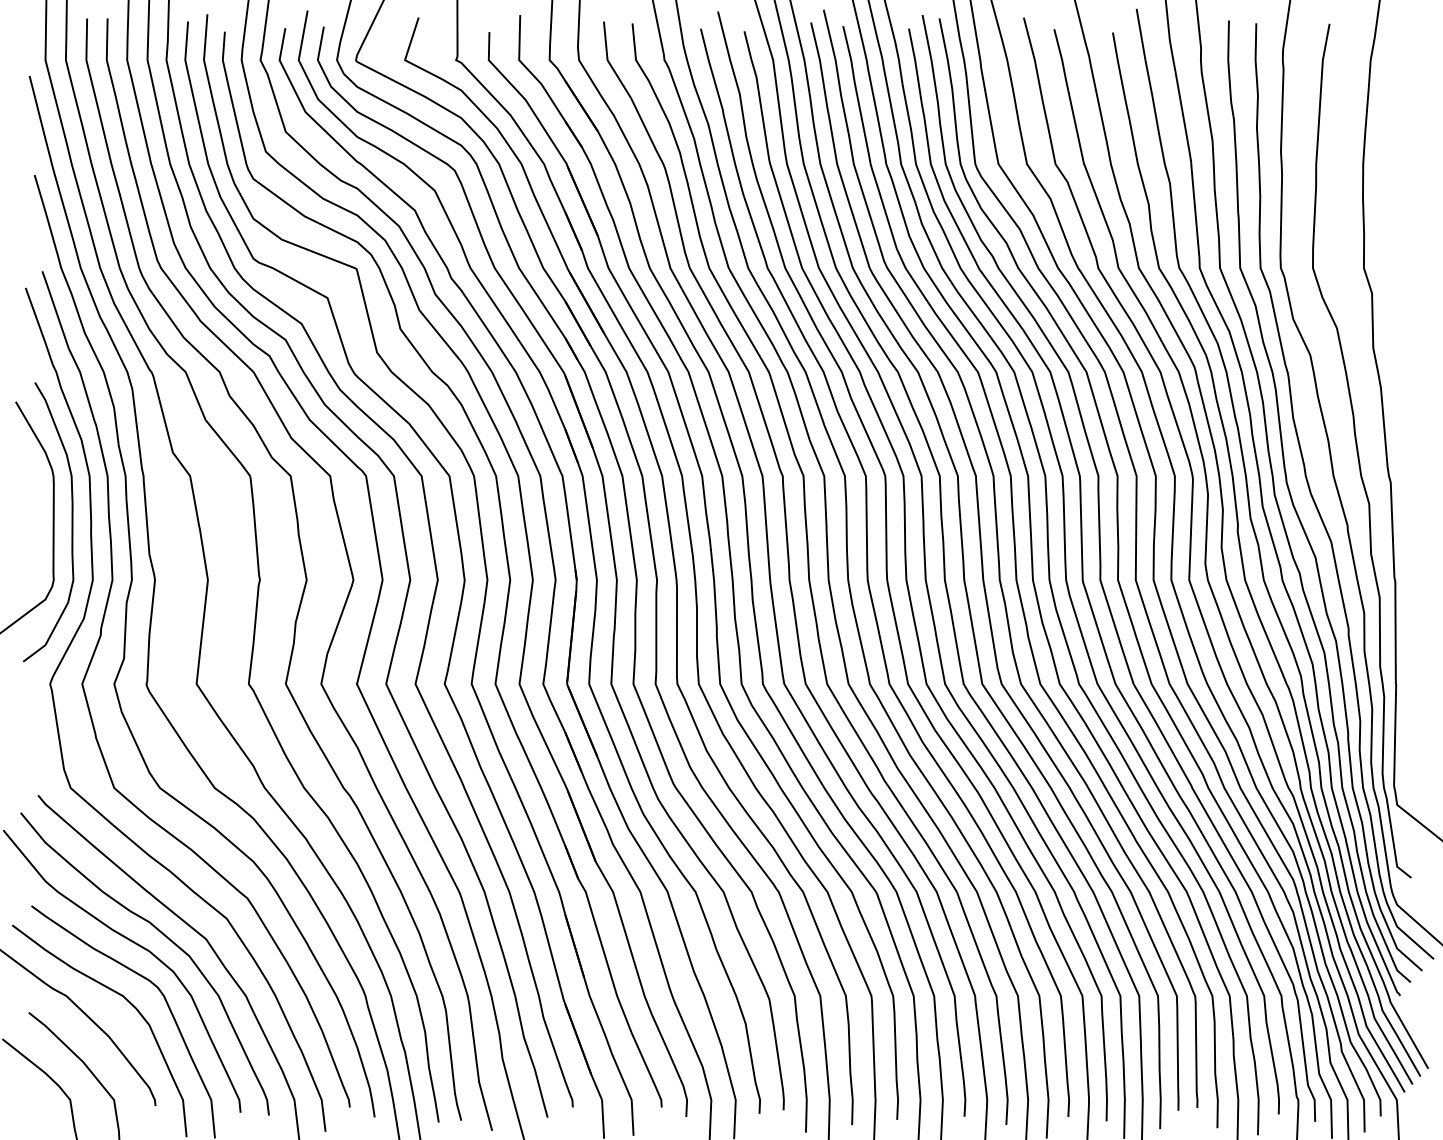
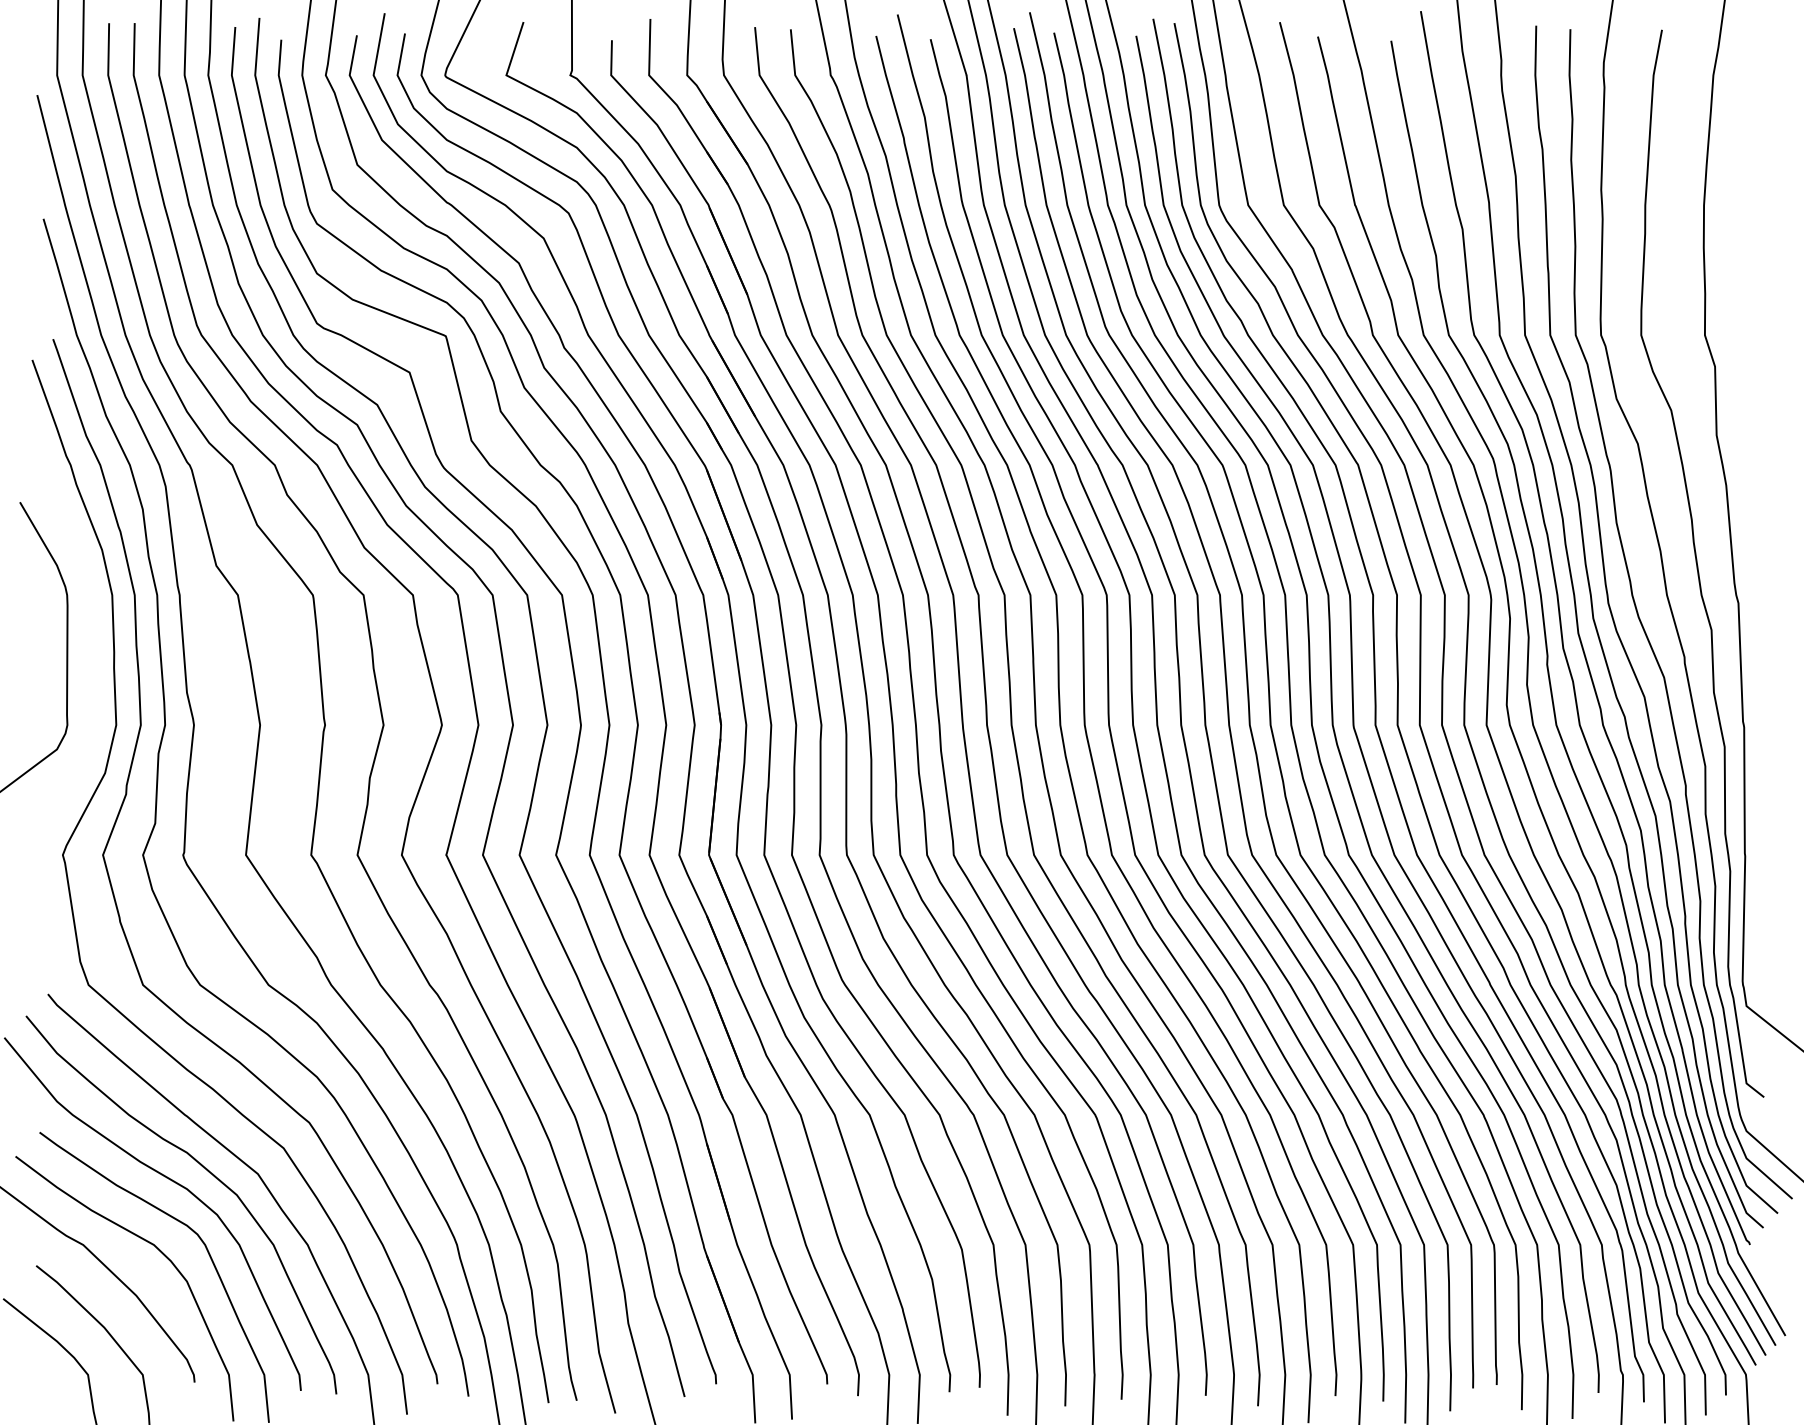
curve: (71, 526) -> (89, 658), removed

